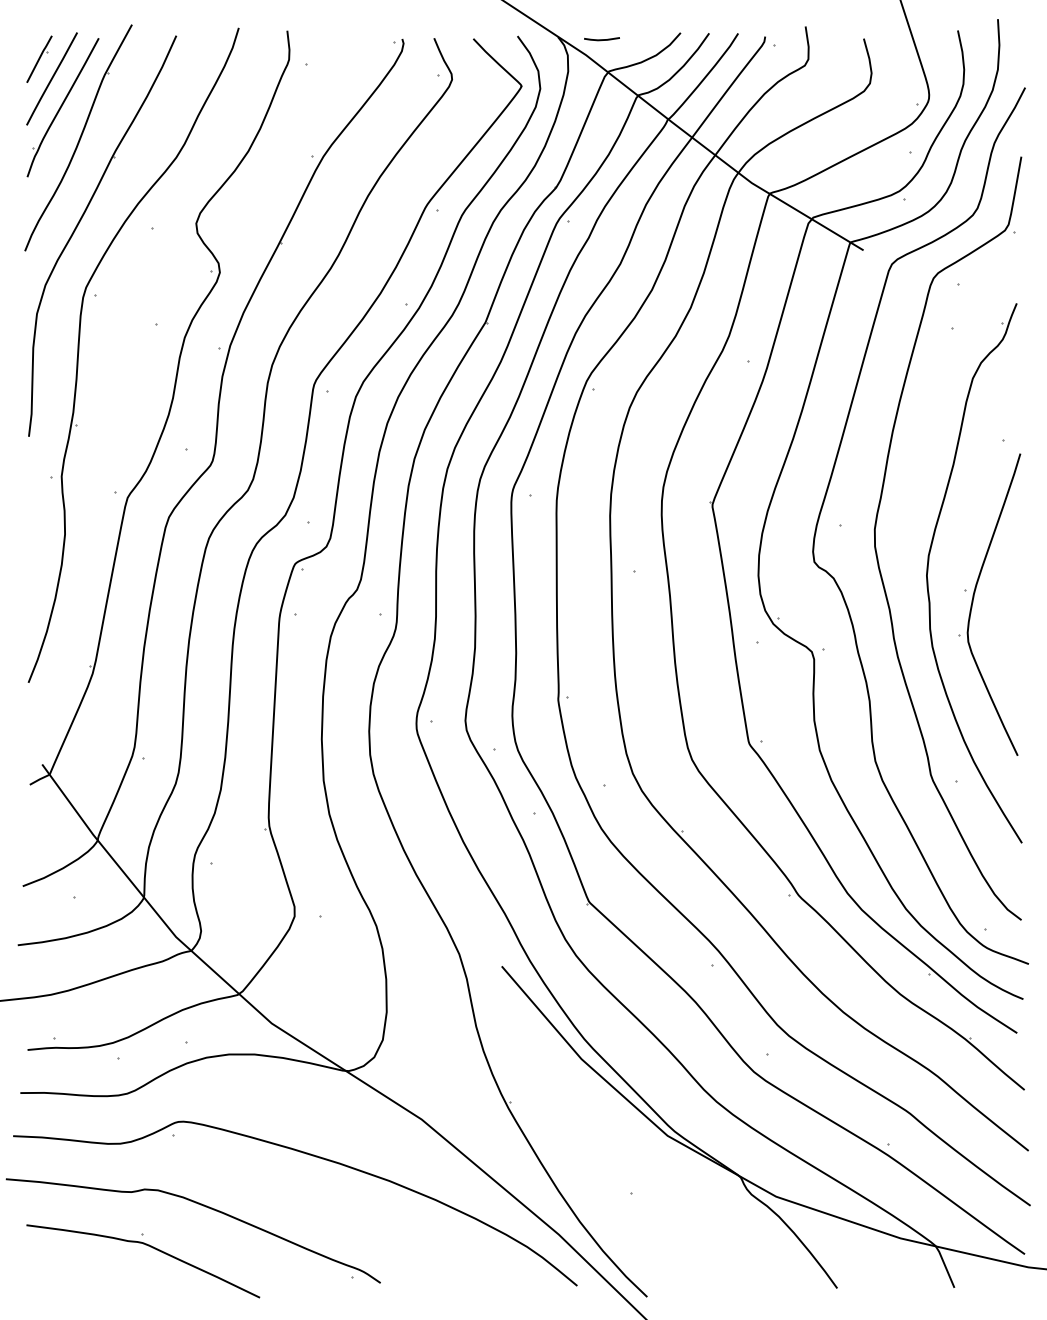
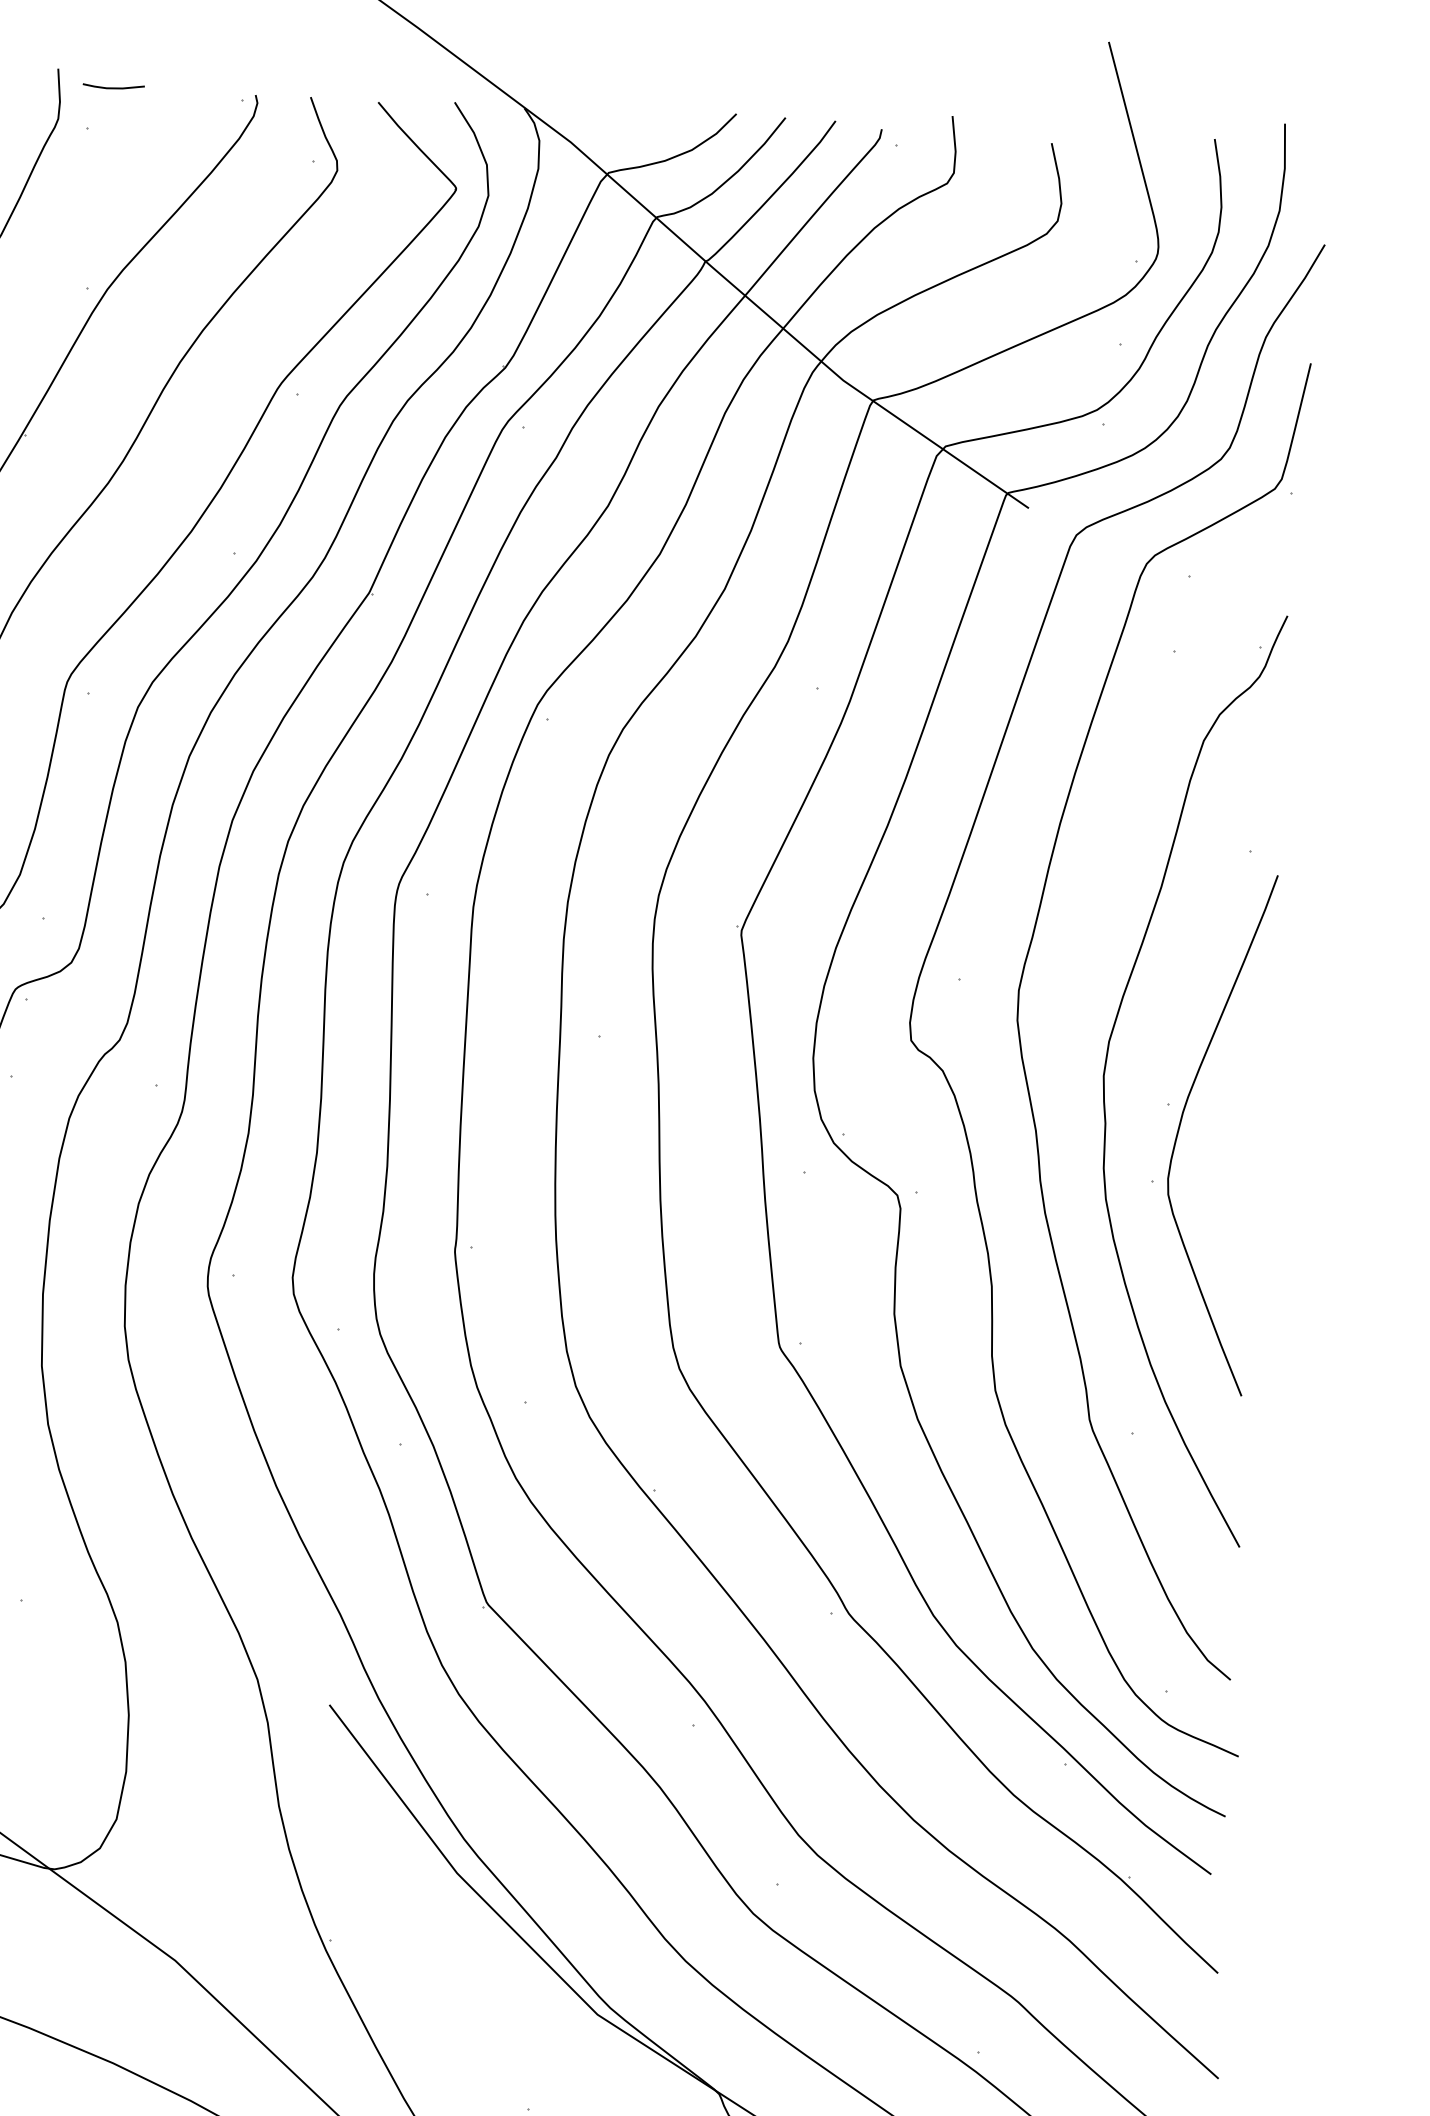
line: (601, 39) -> (112, 87), moved

